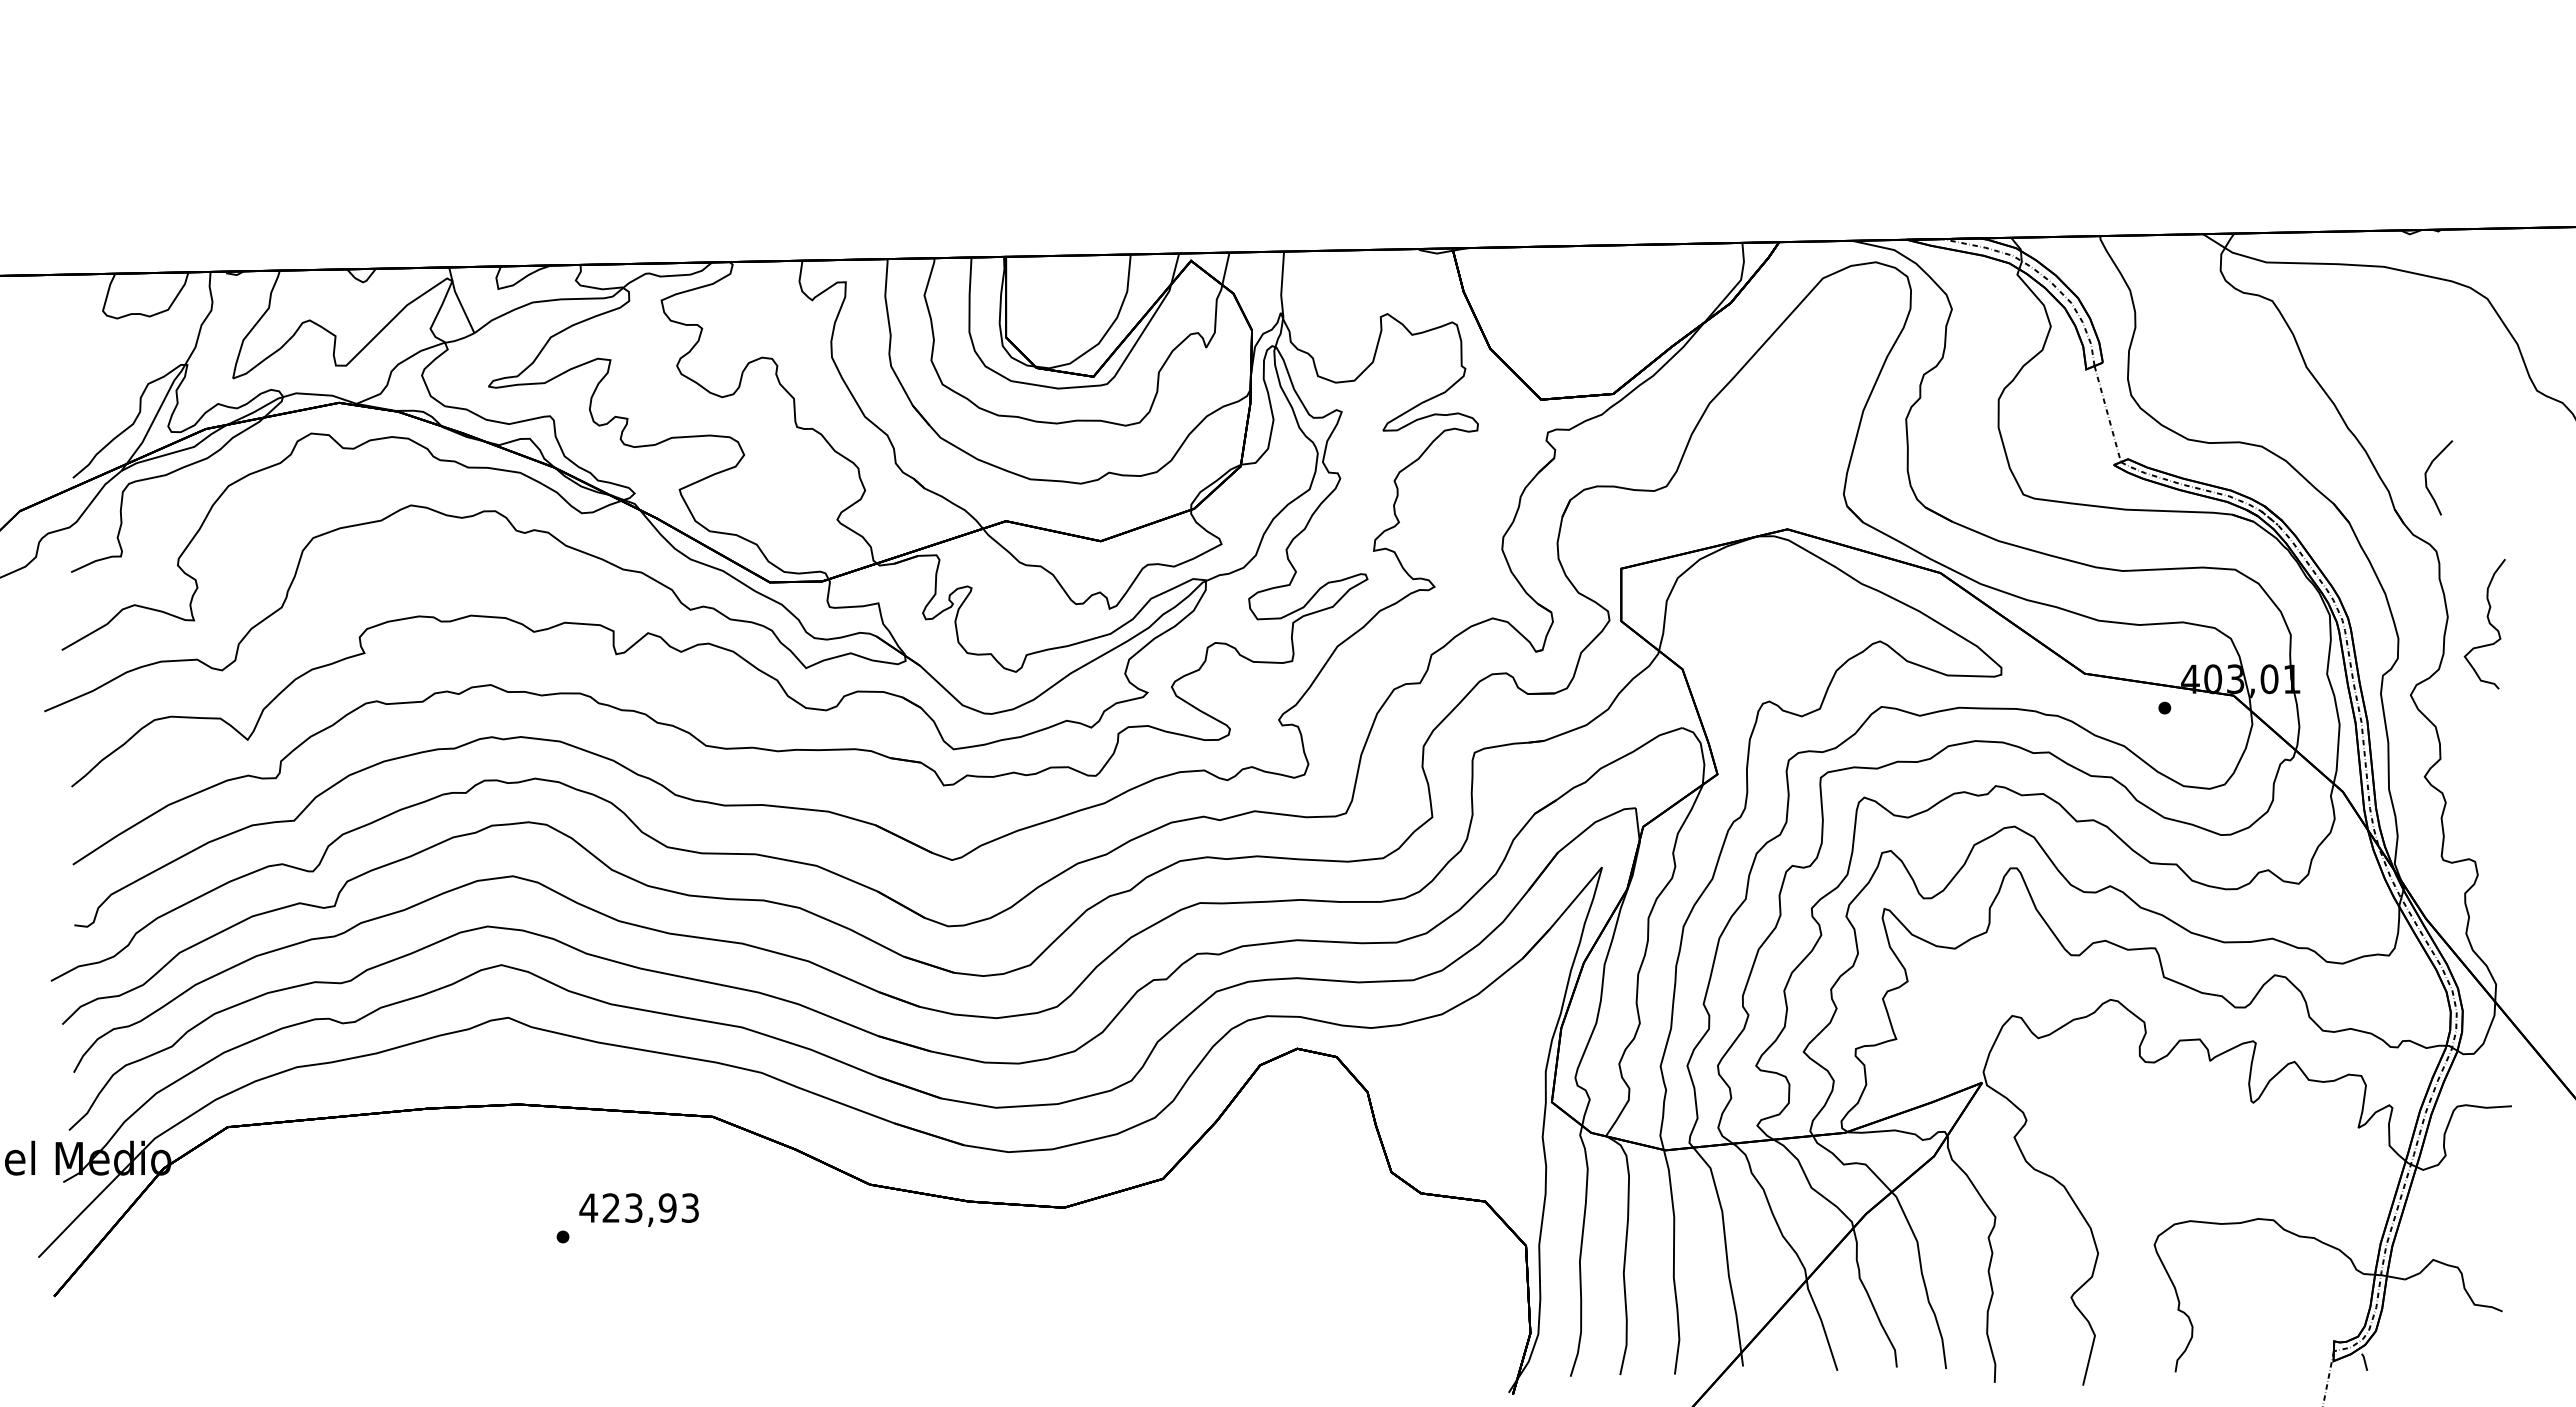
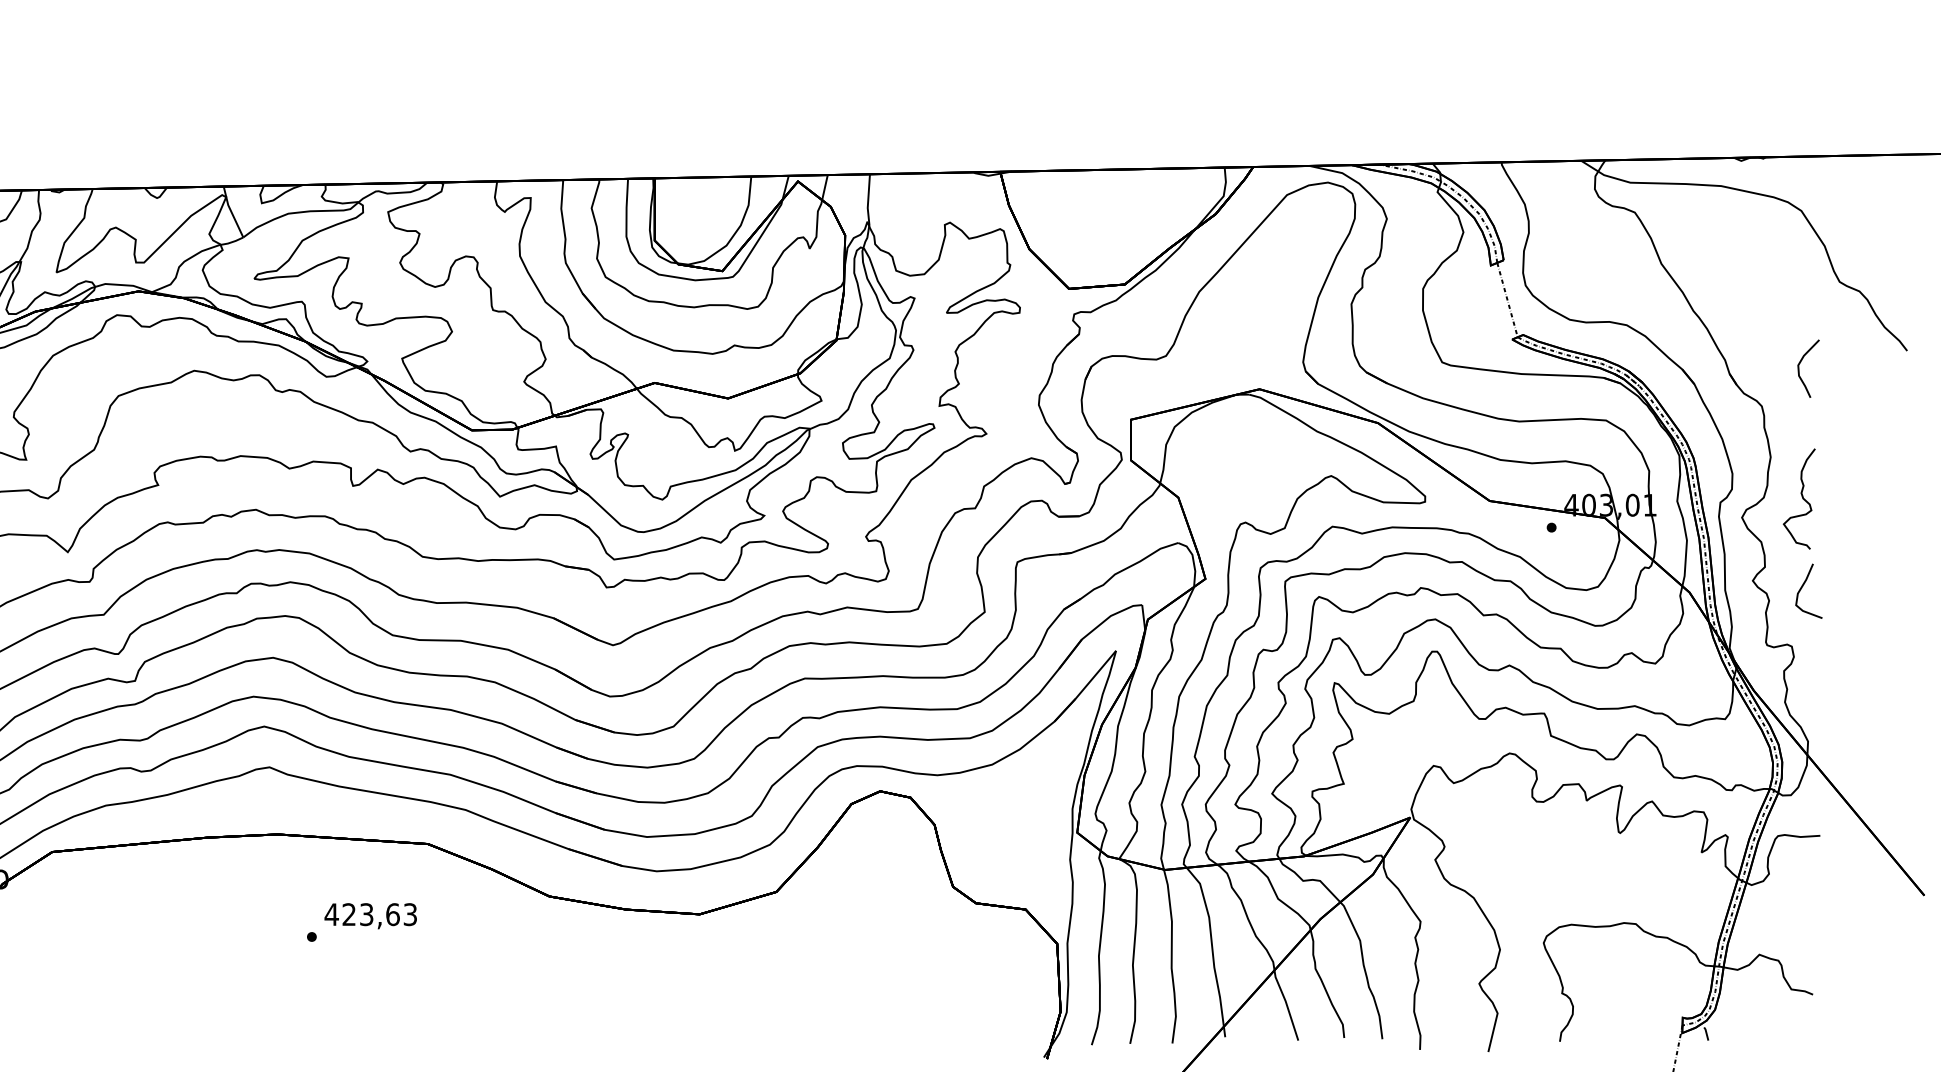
curve: (2426, 477) -> (1799, 368), moved
curve: (2488, 623) -> (1802, 498), moved
curve: (2488, 786) -> (1802, 588), added
text: (667, 1207) -> (392, 914), 423,93 -> 423,63

